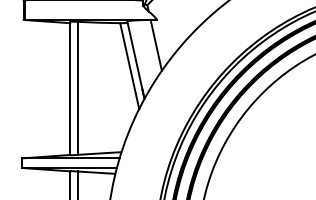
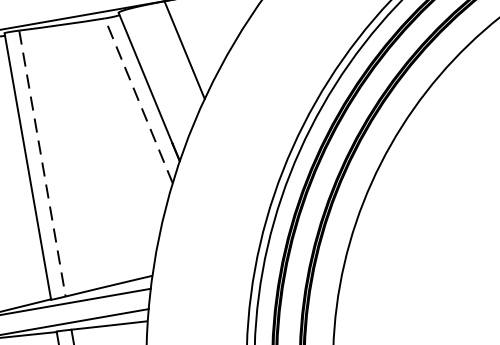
line: (129, 66) -> (138, 101), solid -> dashed
line: (77, 88) -> (42, 163), solid -> dashed

